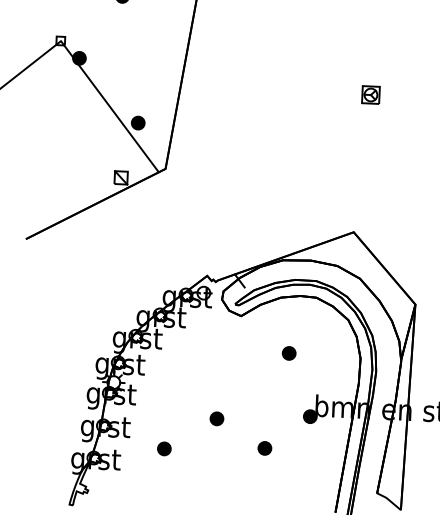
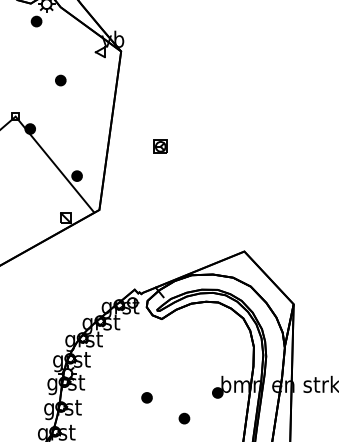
part: (370, 94) -> (160, 146), moved
part: (289, 353) -> (199, 345), removed
part: (163, 448) -> (107, 422), removed

